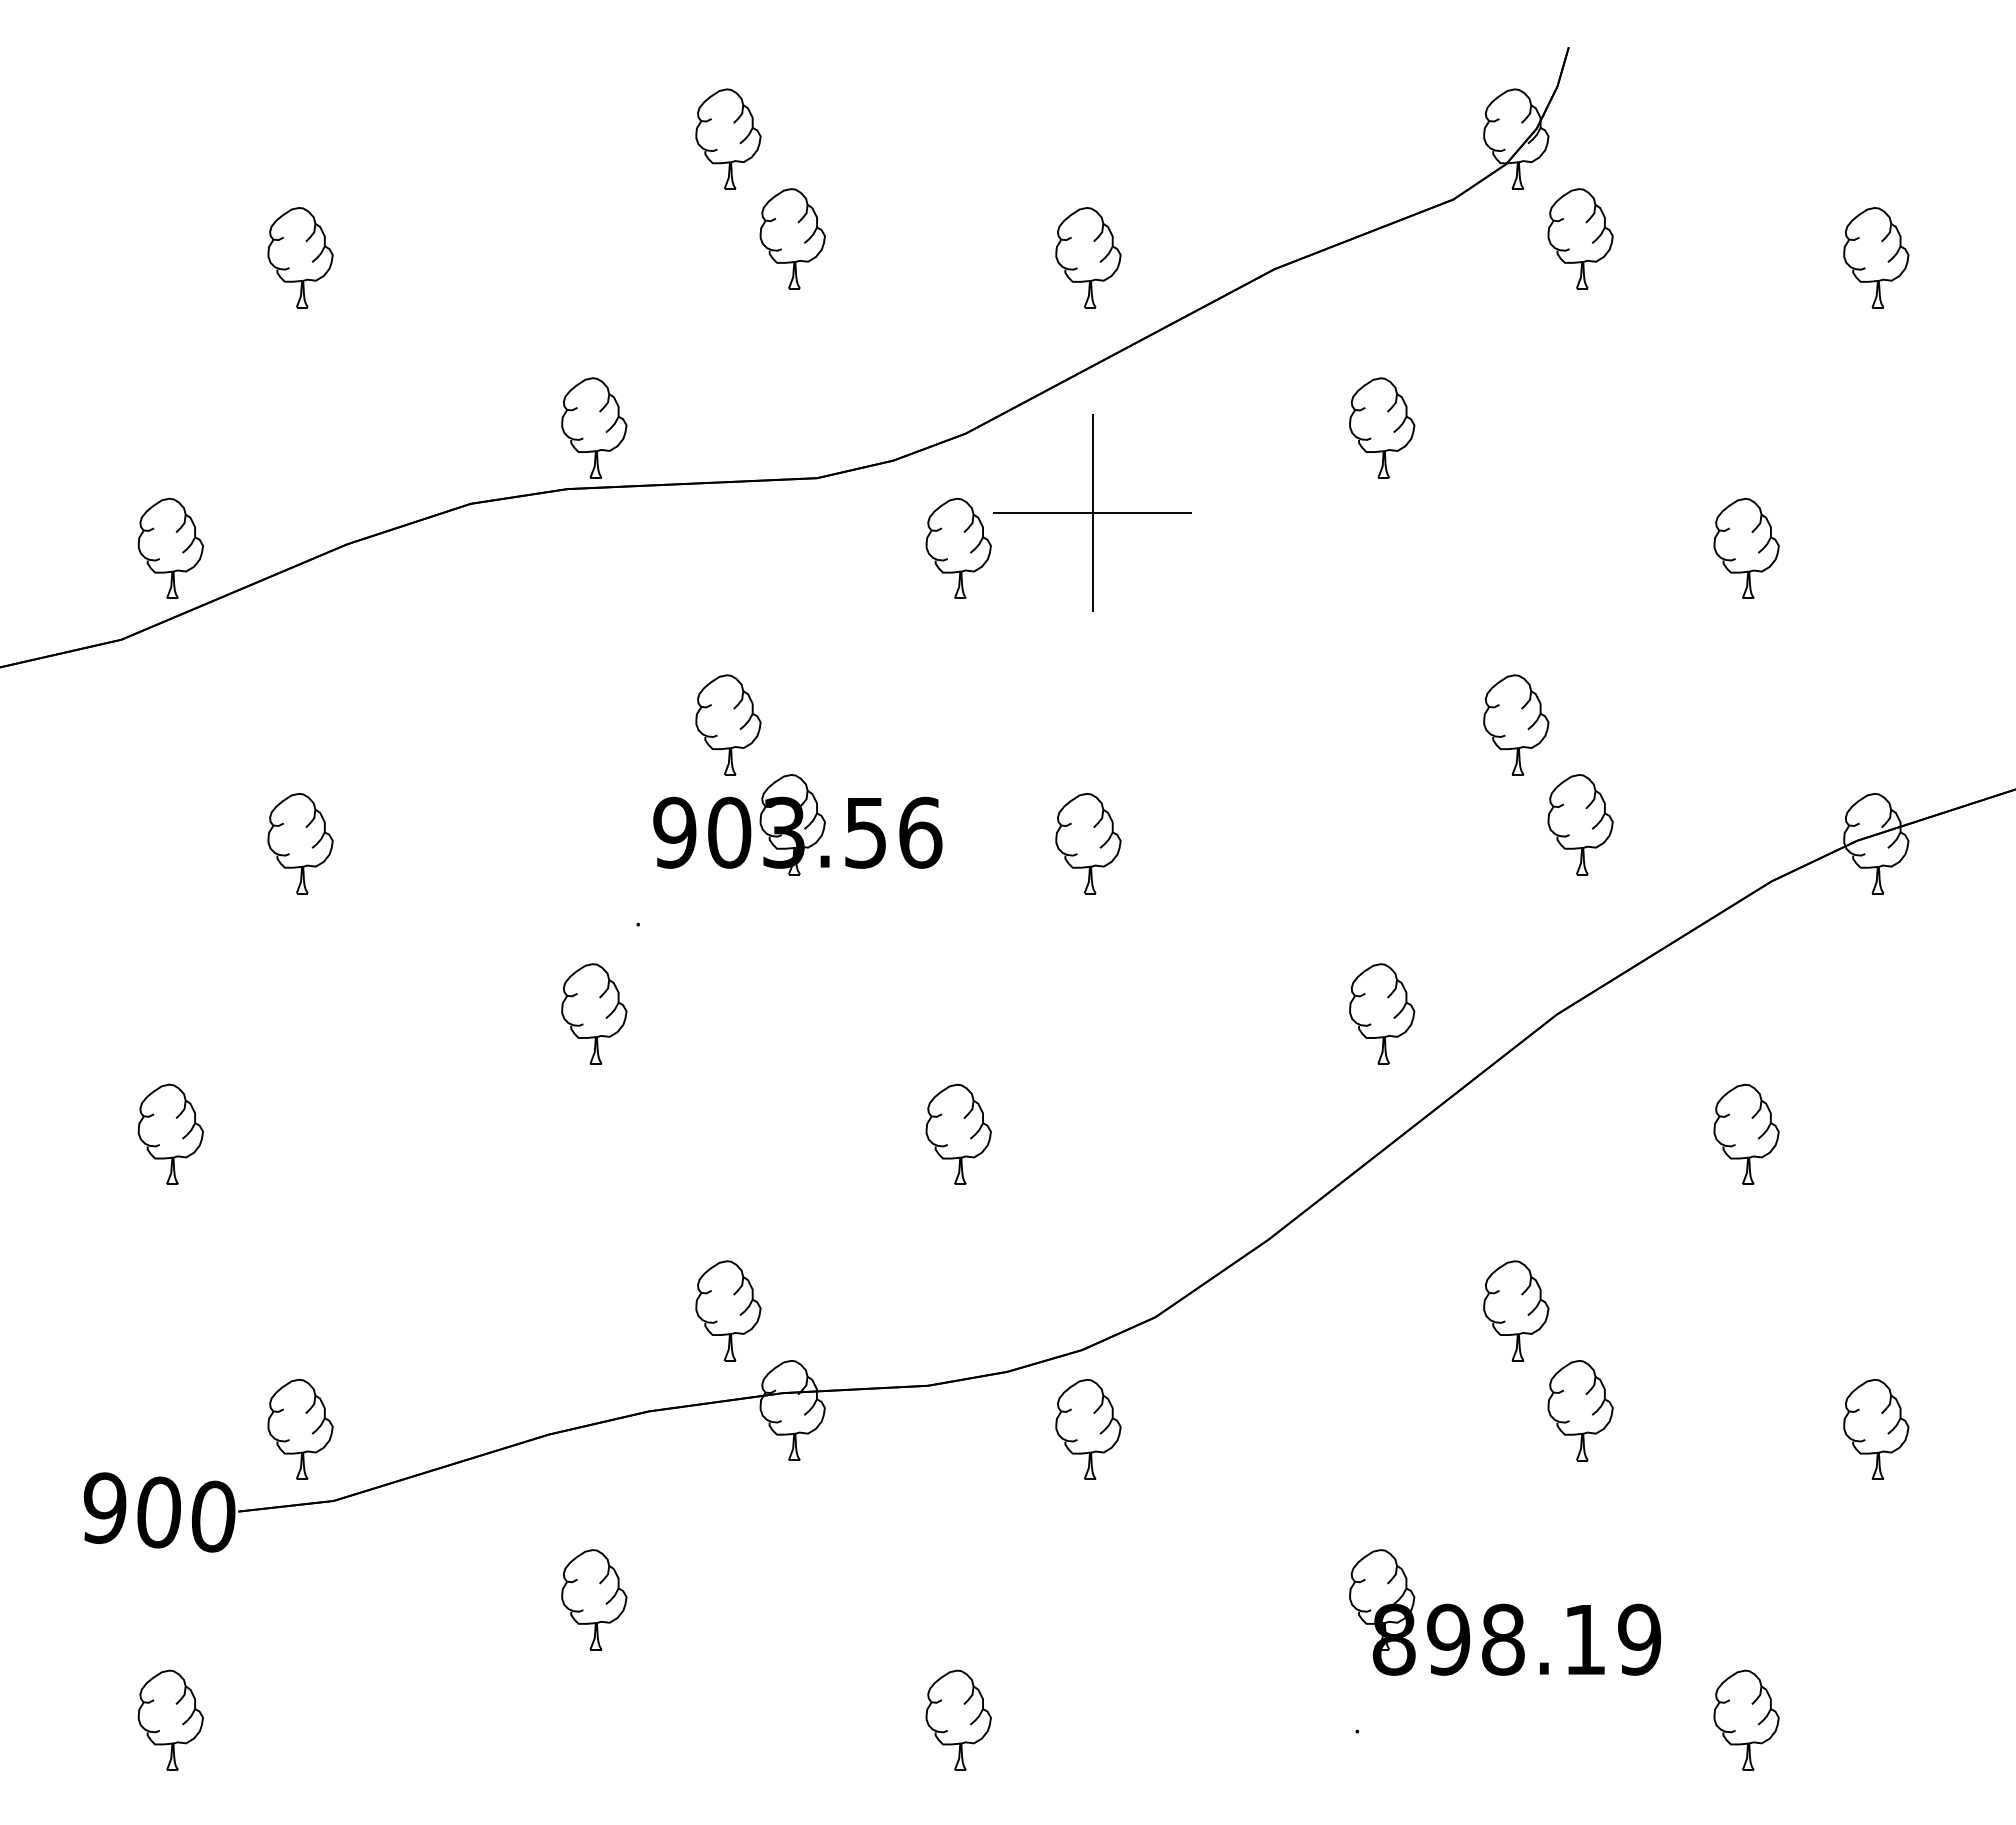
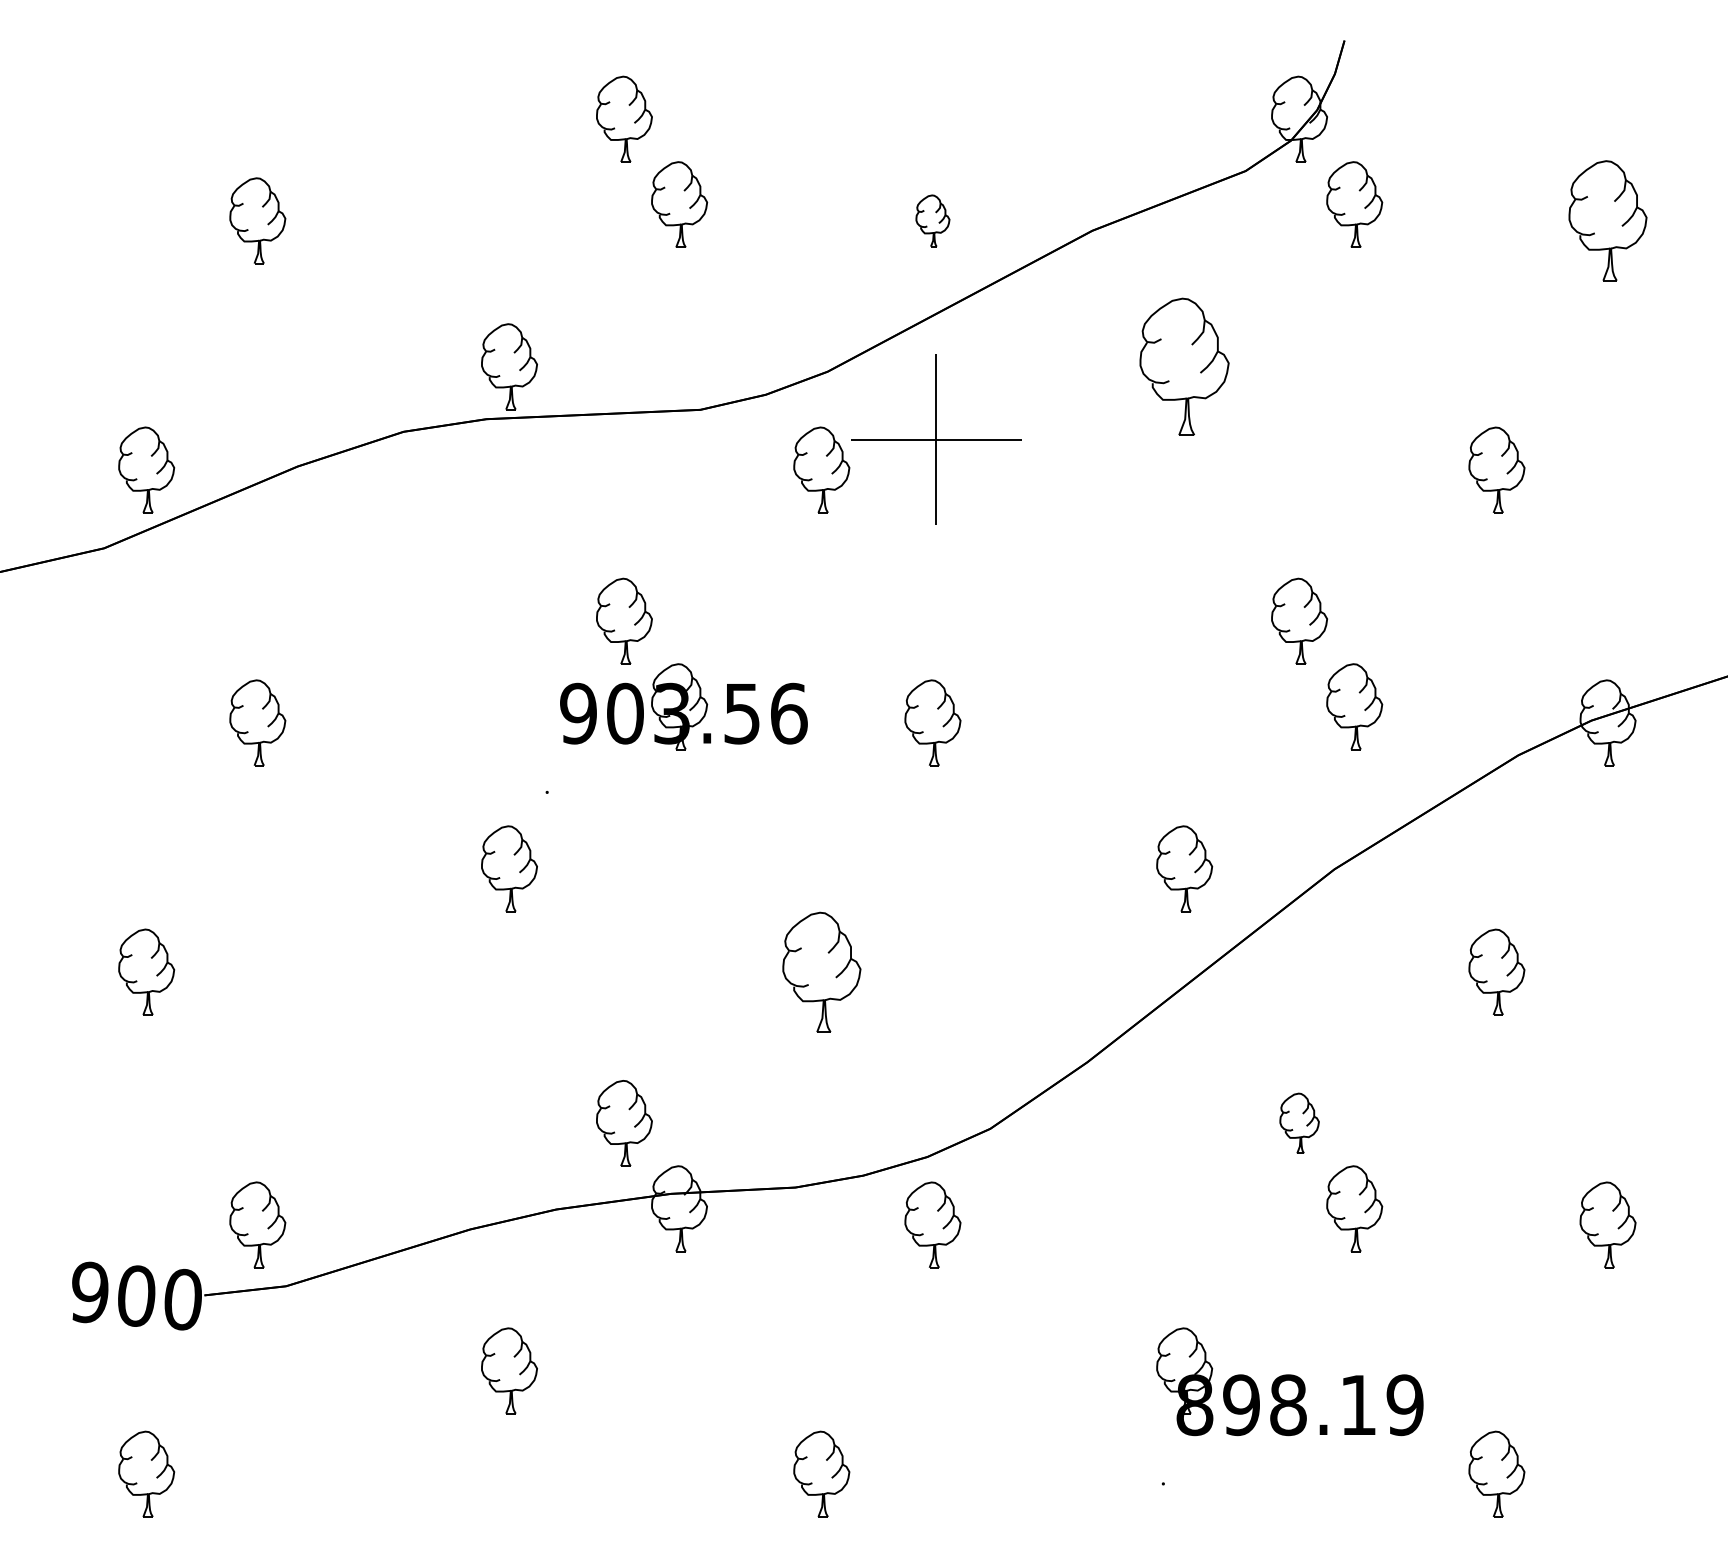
part: (1088, 257) -> (932, 220), size x0.6
part: (1876, 257) -> (1608, 220), size x1.4
part: (1382, 427) -> (1184, 366), size x1.6
part: (958, 1133) -> (821, 971), size x1.4
part: (1516, 1310) -> (1299, 1123), size x0.7

